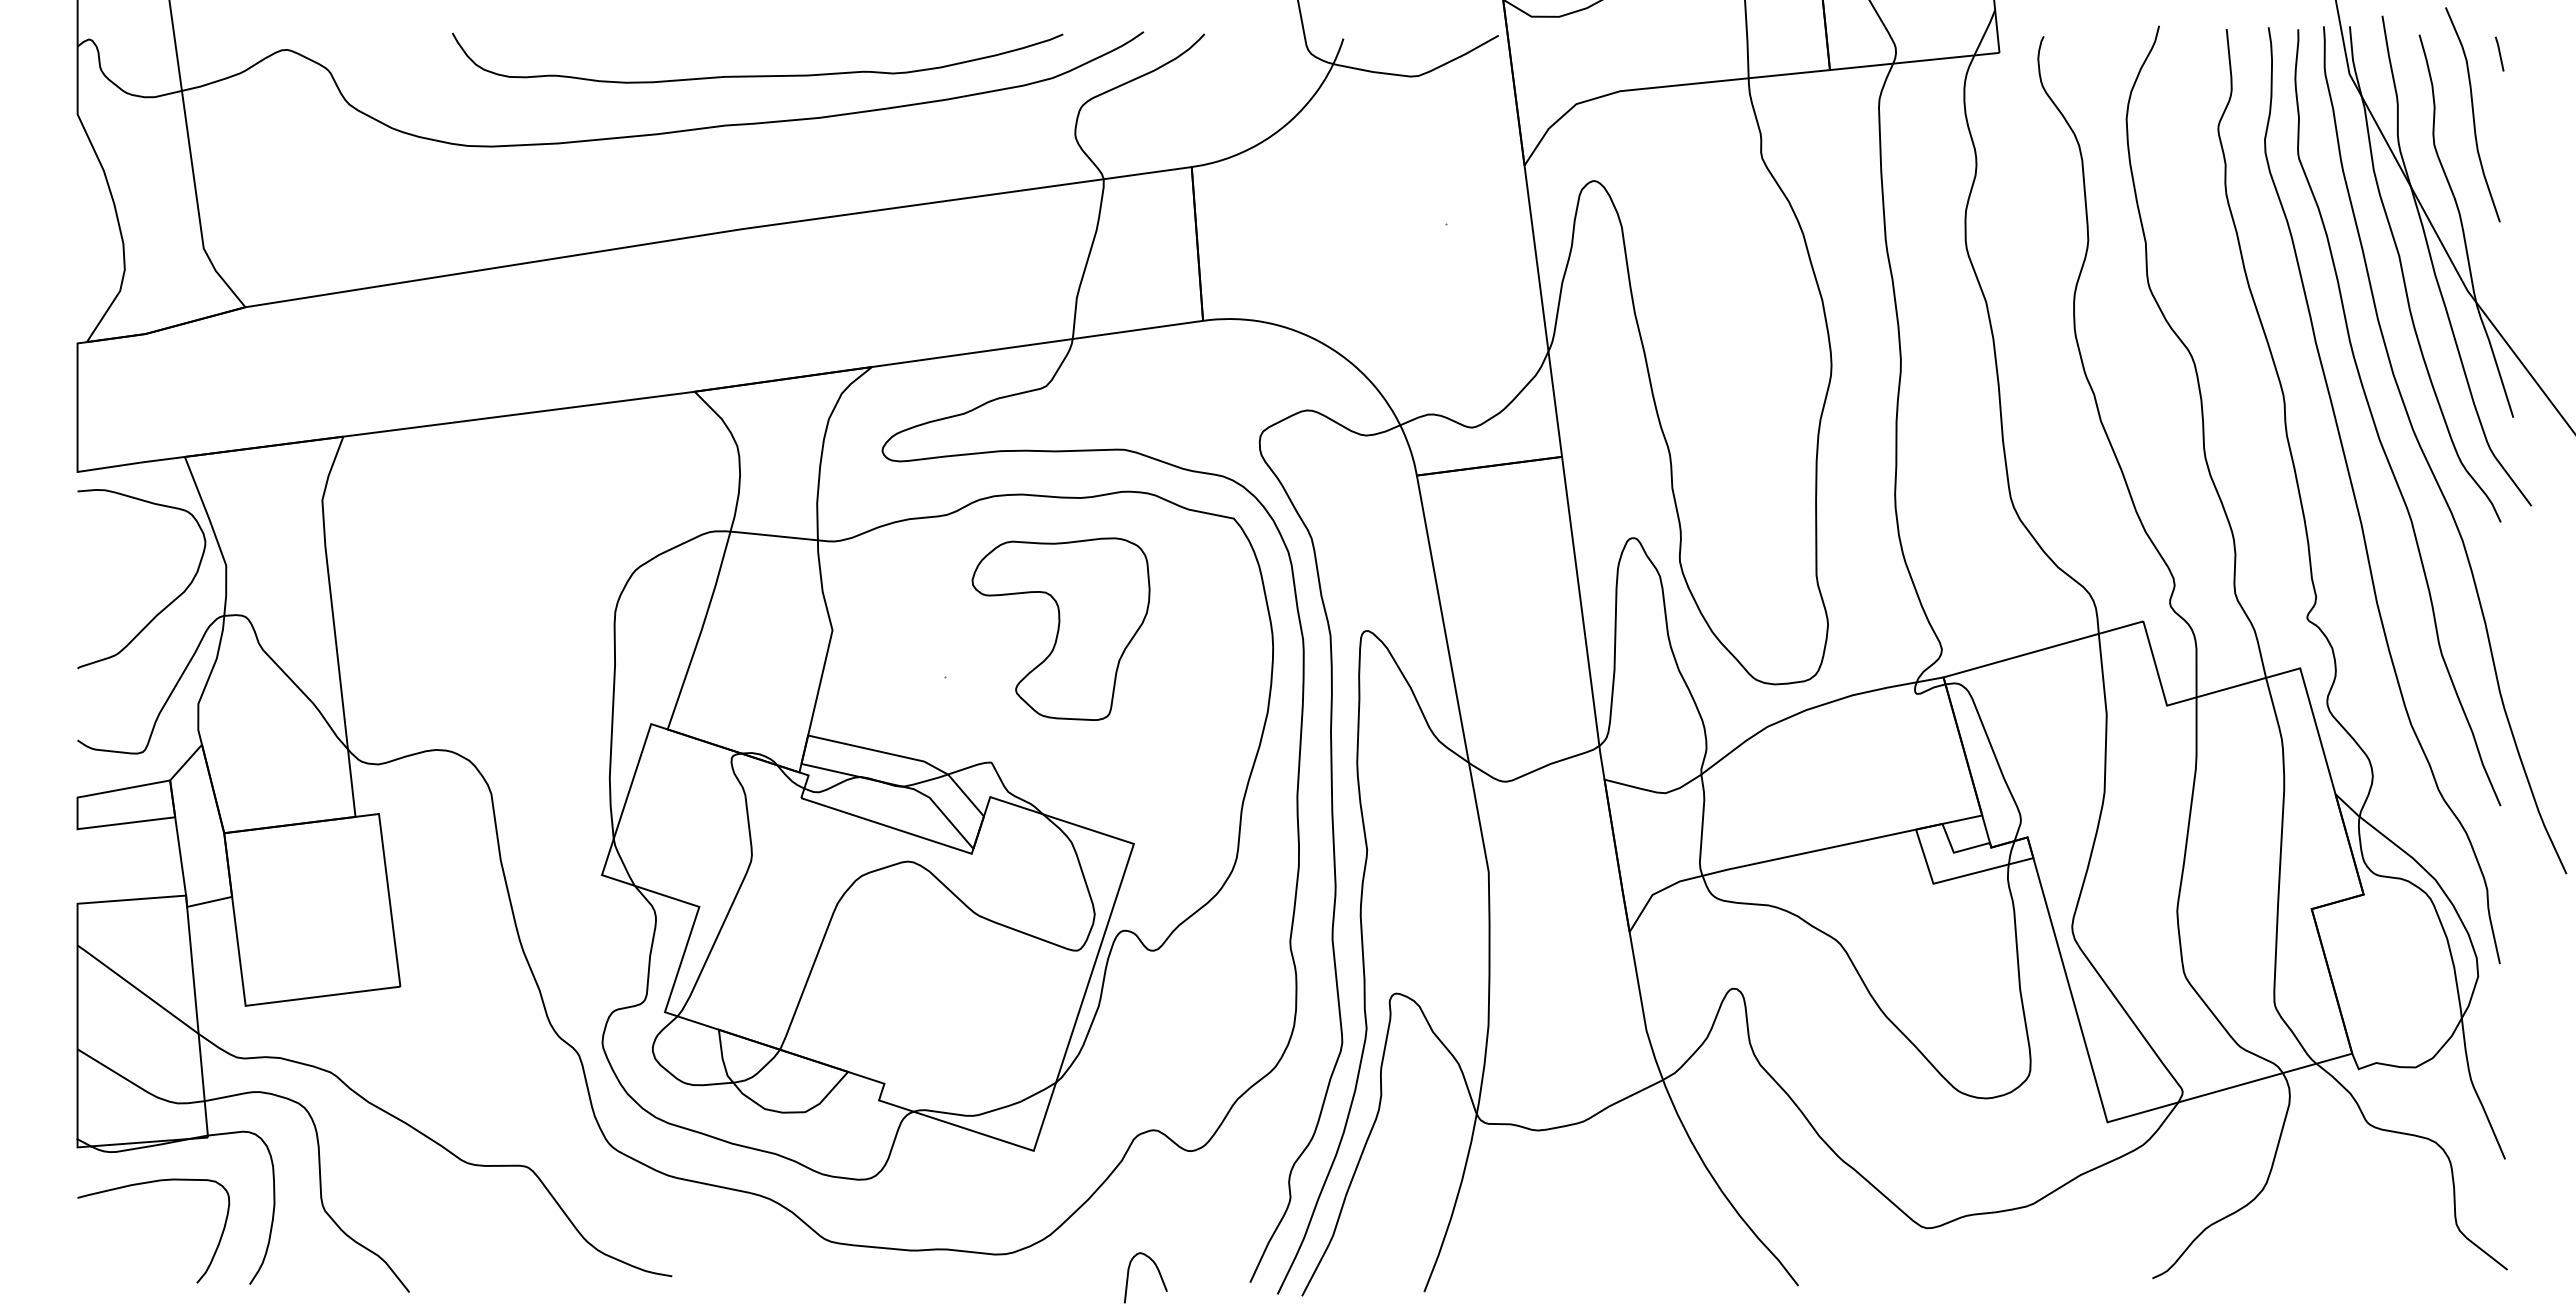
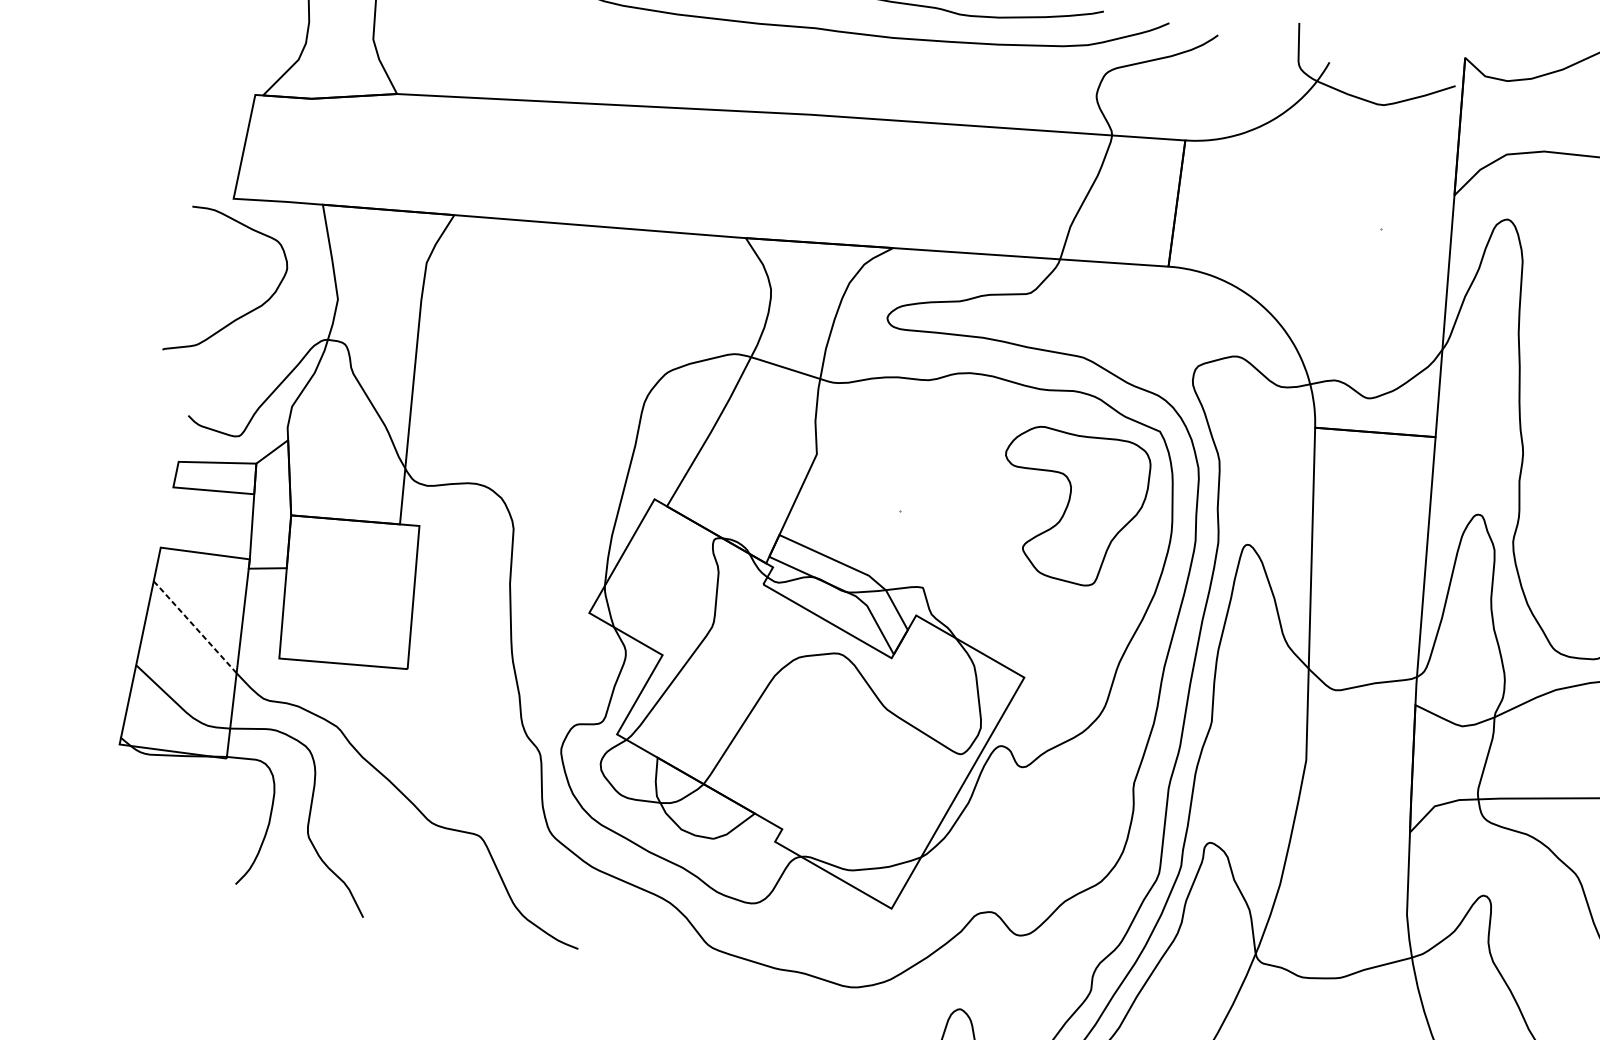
curve: (166, 605) -> (244, 313), moved
part: (1060, 628) -> (1069, 505), moved
line: (136, 988) -> (194, 626), solid -> dashed
curve: (143, 1184) -> (166, 785), removed

